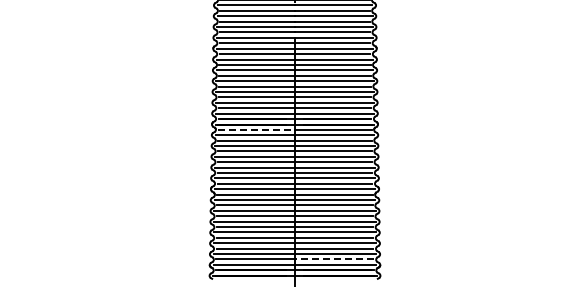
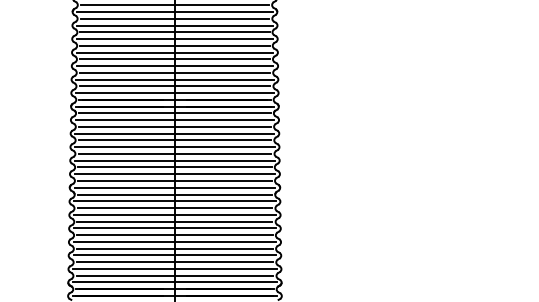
line: (257, 129) -> (128, 113), dashed -> solid
line: (333, 259) -> (223, 275), dashed -> solid

